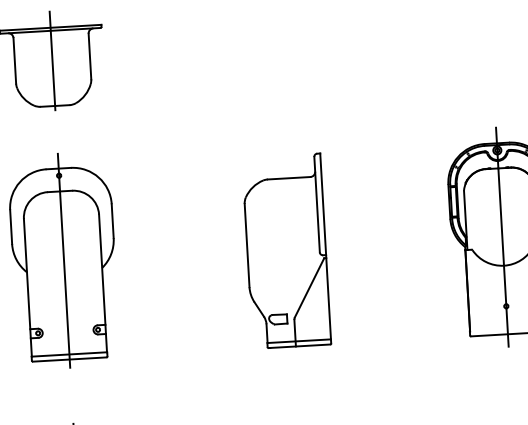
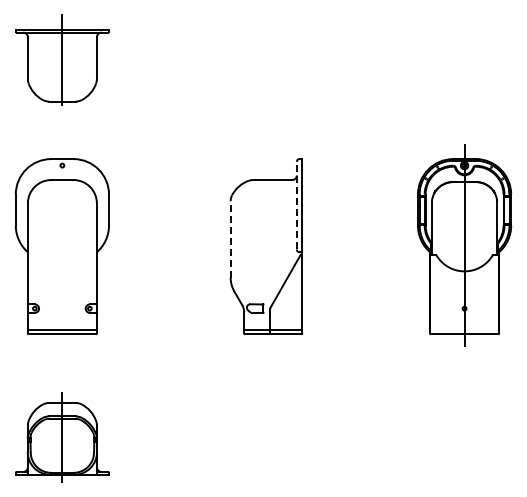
line: (316, 204) -> (296, 205), solid -> dashed
line: (246, 244) -> (230, 238), solid -> dashed
line: (64, 260) -> (62, 243), removed

